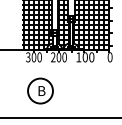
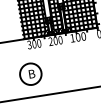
part: (40, 90) -> (30, 73), moved

